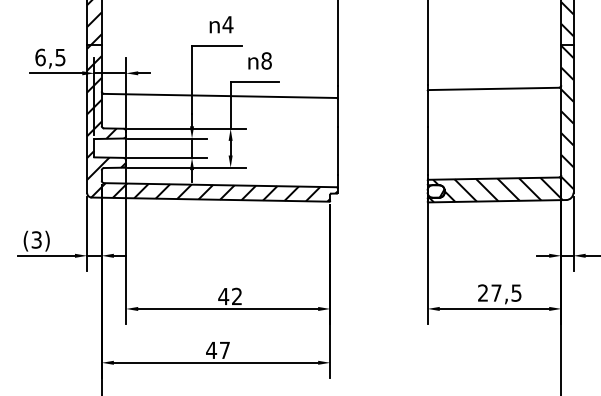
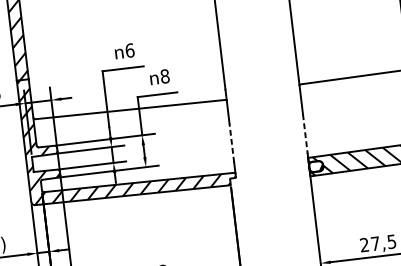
text: (227, 24) -> (129, 50), 4 -> 6
line: (337, 150) -> (231, 142), solid -> dashed
line: (427, 151) -> (305, 134), solid -> dashed

